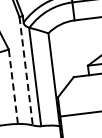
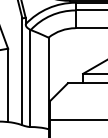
line: (26, 71) -> (22, 72), dashed -> solid
line: (13, 86) -> (8, 85), dashed -> solid

